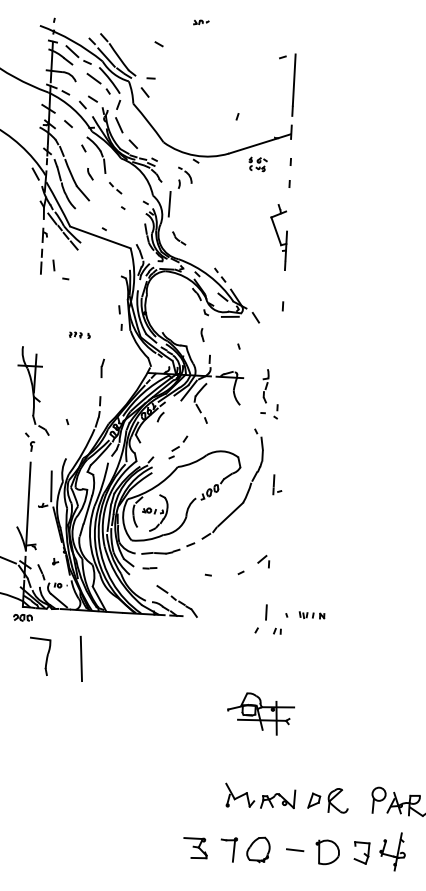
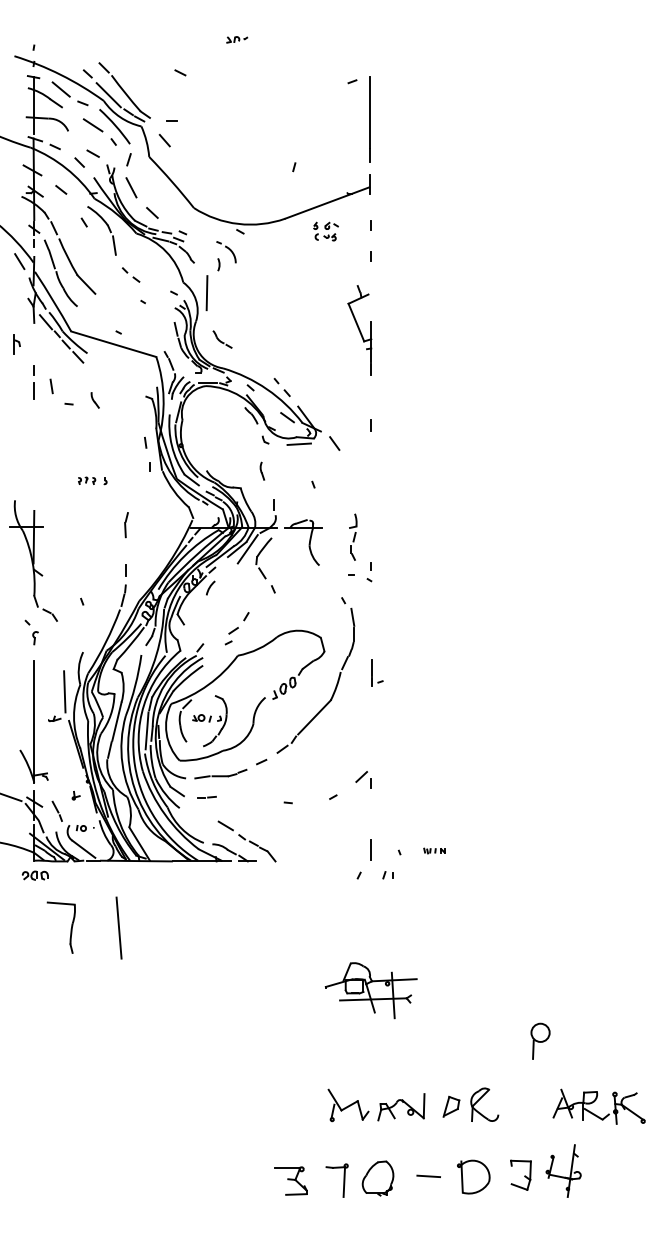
part: (89, 174) -> (94, 400), moved
part: (44, 235) -> (16, 344), moved
part: (312, 615) -> (434, 850), size x0.6
part: (378, 799) -> (540, 1040), moved

